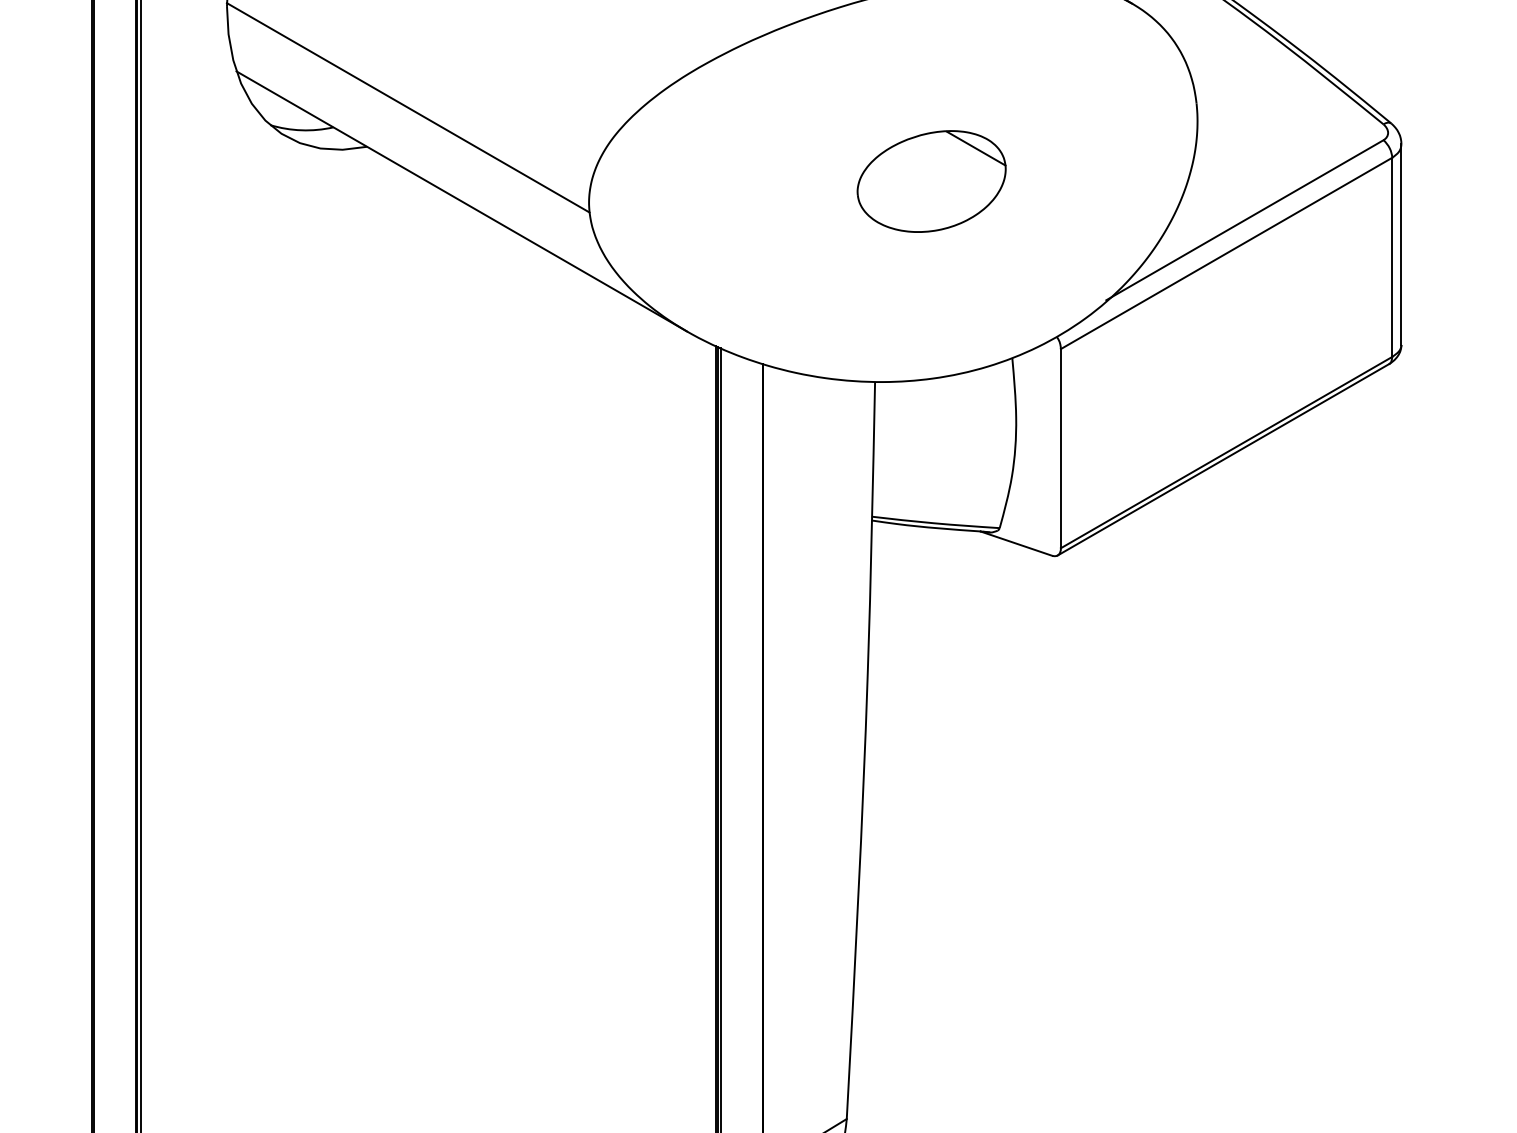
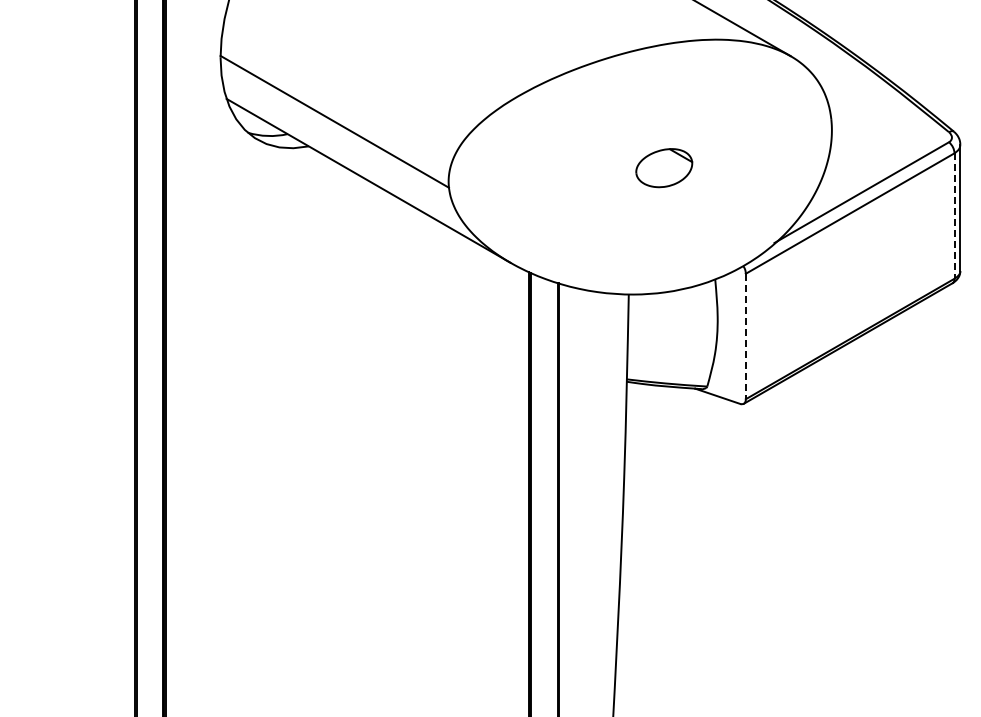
part: (930, 180) -> (663, 167), size x0.6
line: (1392, 258) -> (954, 216), solid -> dashed
line: (1060, 448) -> (745, 336), solid -> dashed

